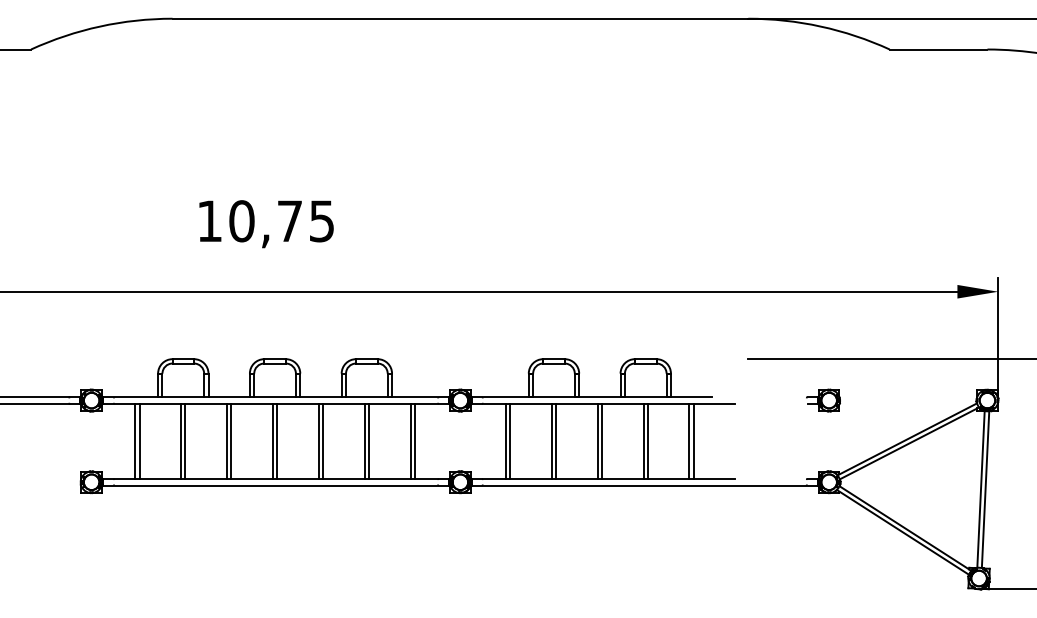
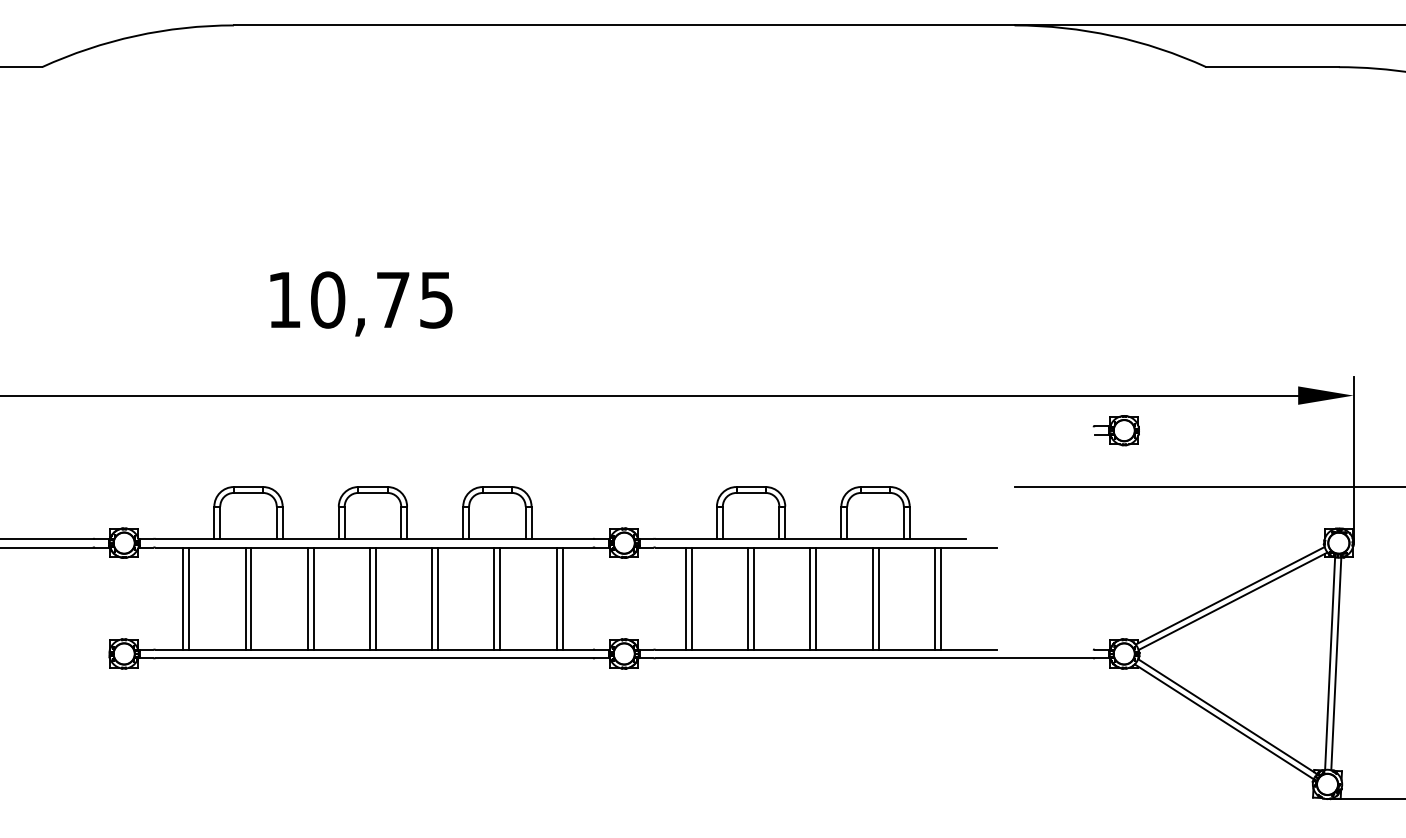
part: (823, 400) -> (1116, 430), moved

